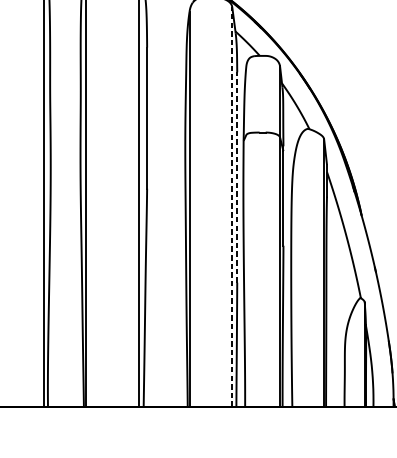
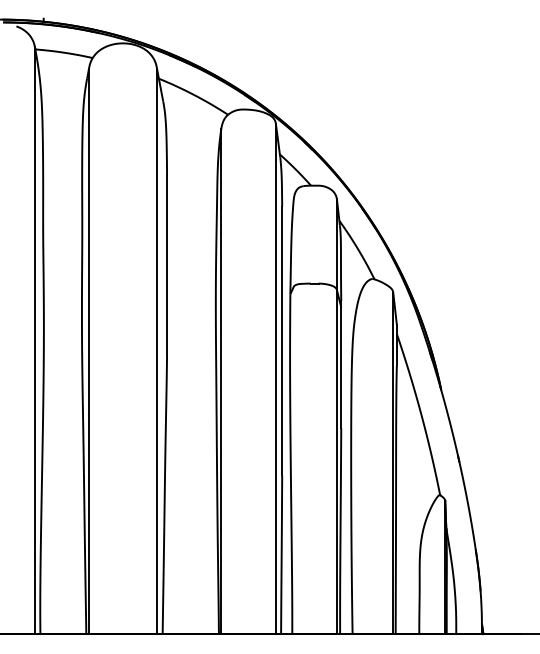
line: (237, 177) -> (282, 340), dashed -> solid
line: (232, 206) -> (275, 378), dashed -> solid

